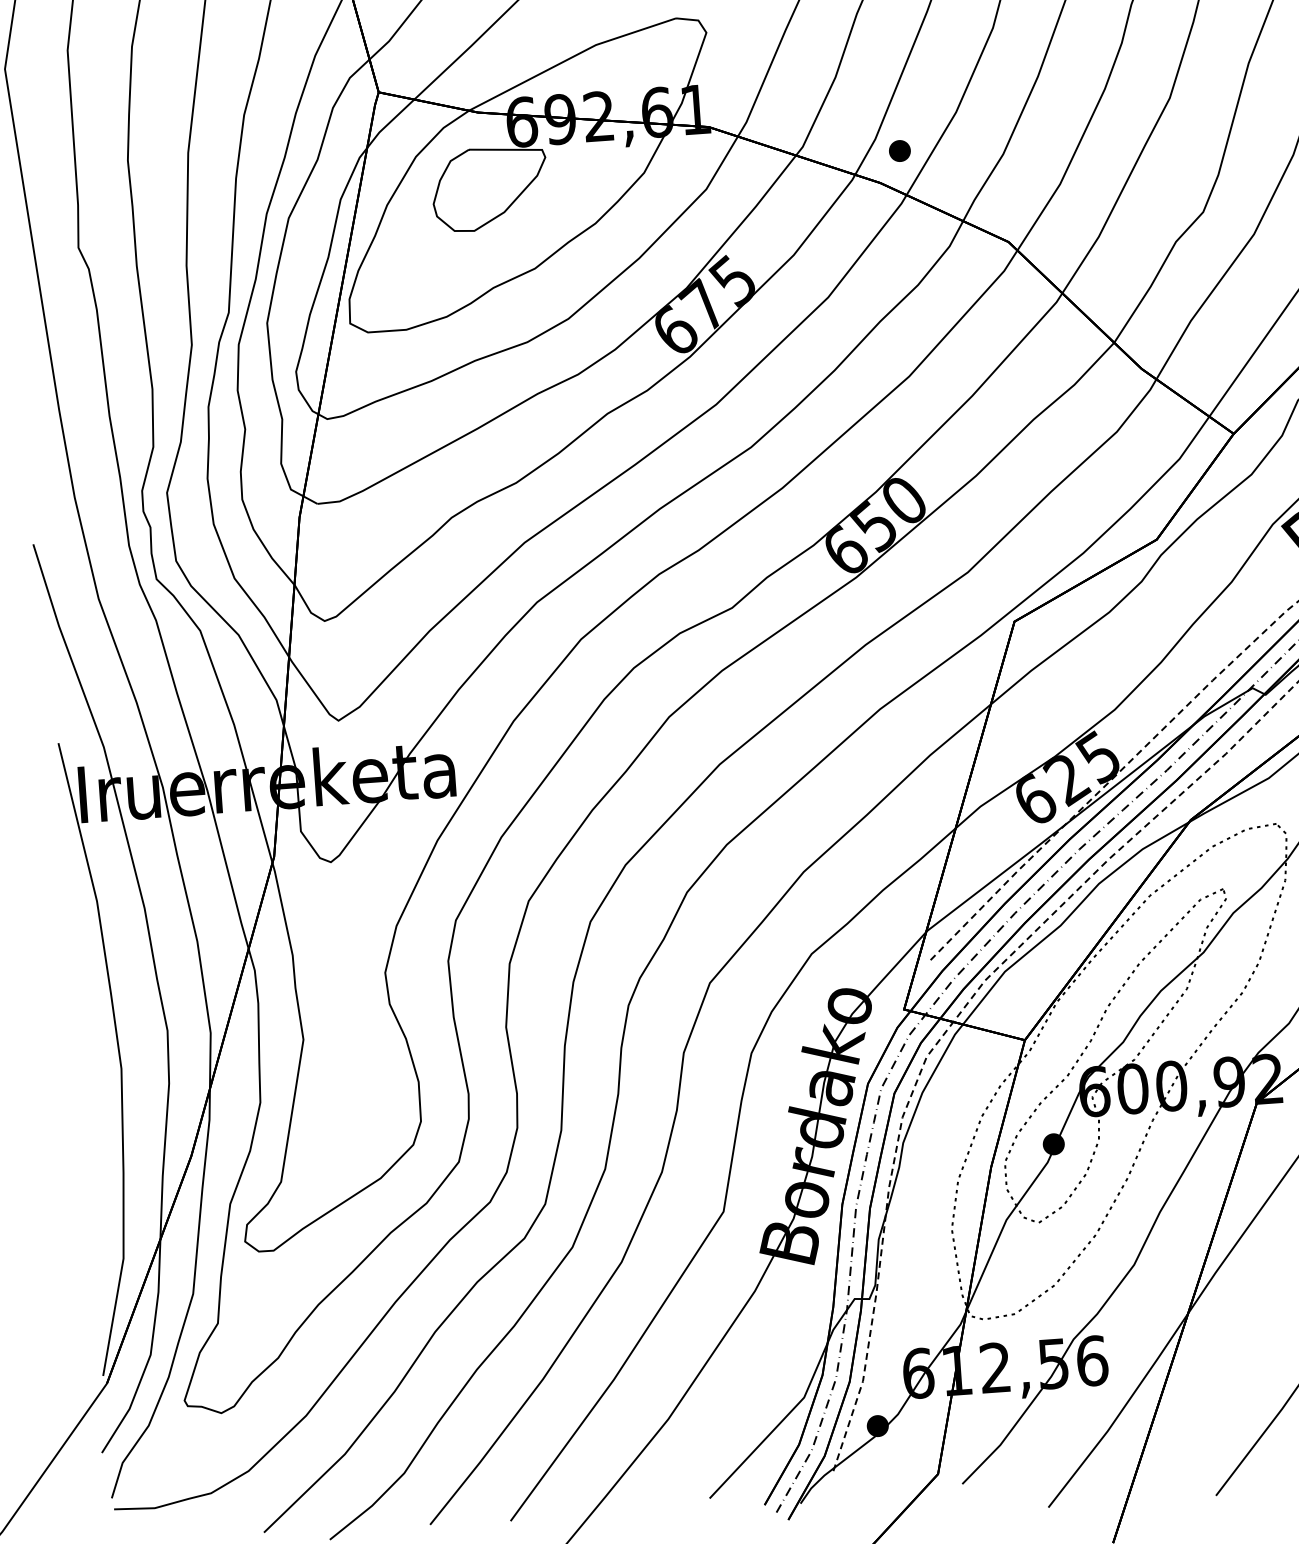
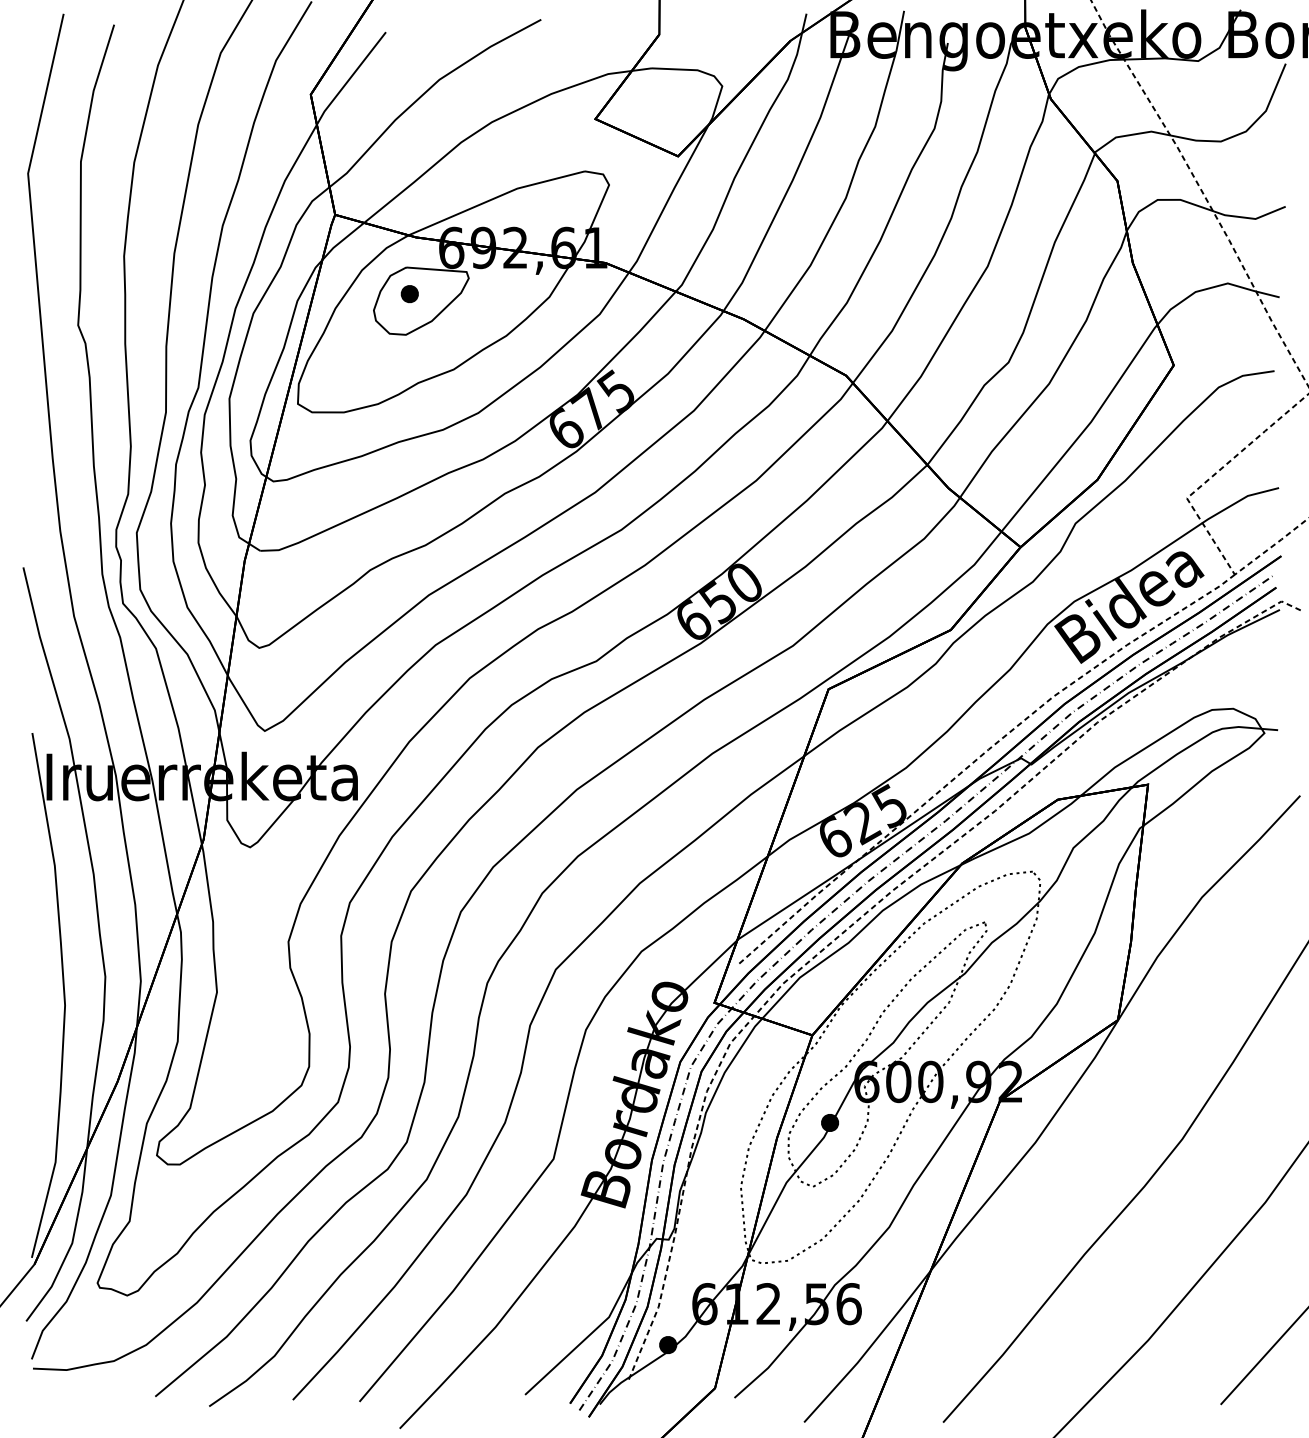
part: (899, 151) -> (409, 294), moved

